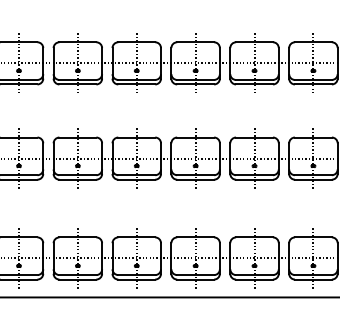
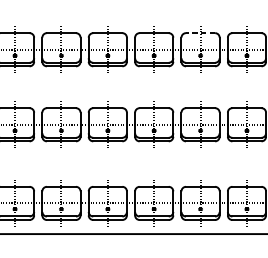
line: (254, 42) -> (200, 33), solid -> dashed

